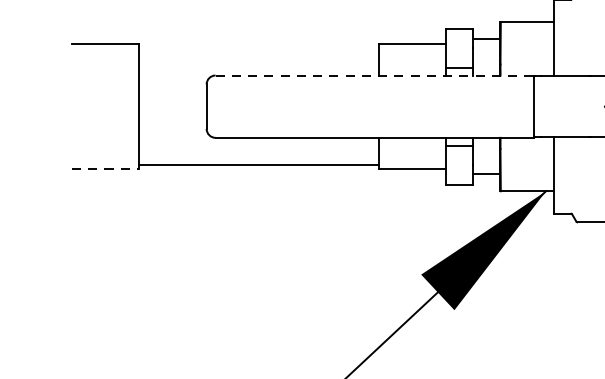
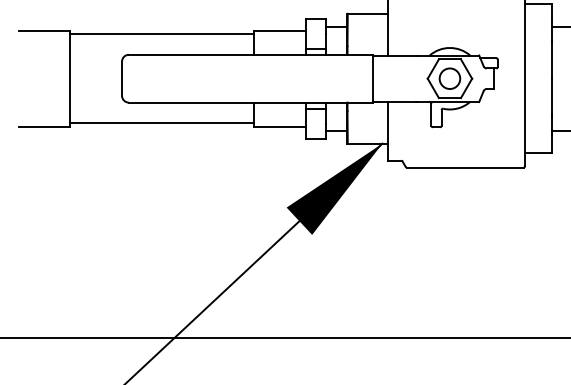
line: (258, 49) -> (161, 34), added
line: (375, 75) -> (251, 54), dashed -> solid
line: (105, 168) -> (44, 126), dashed -> solid

